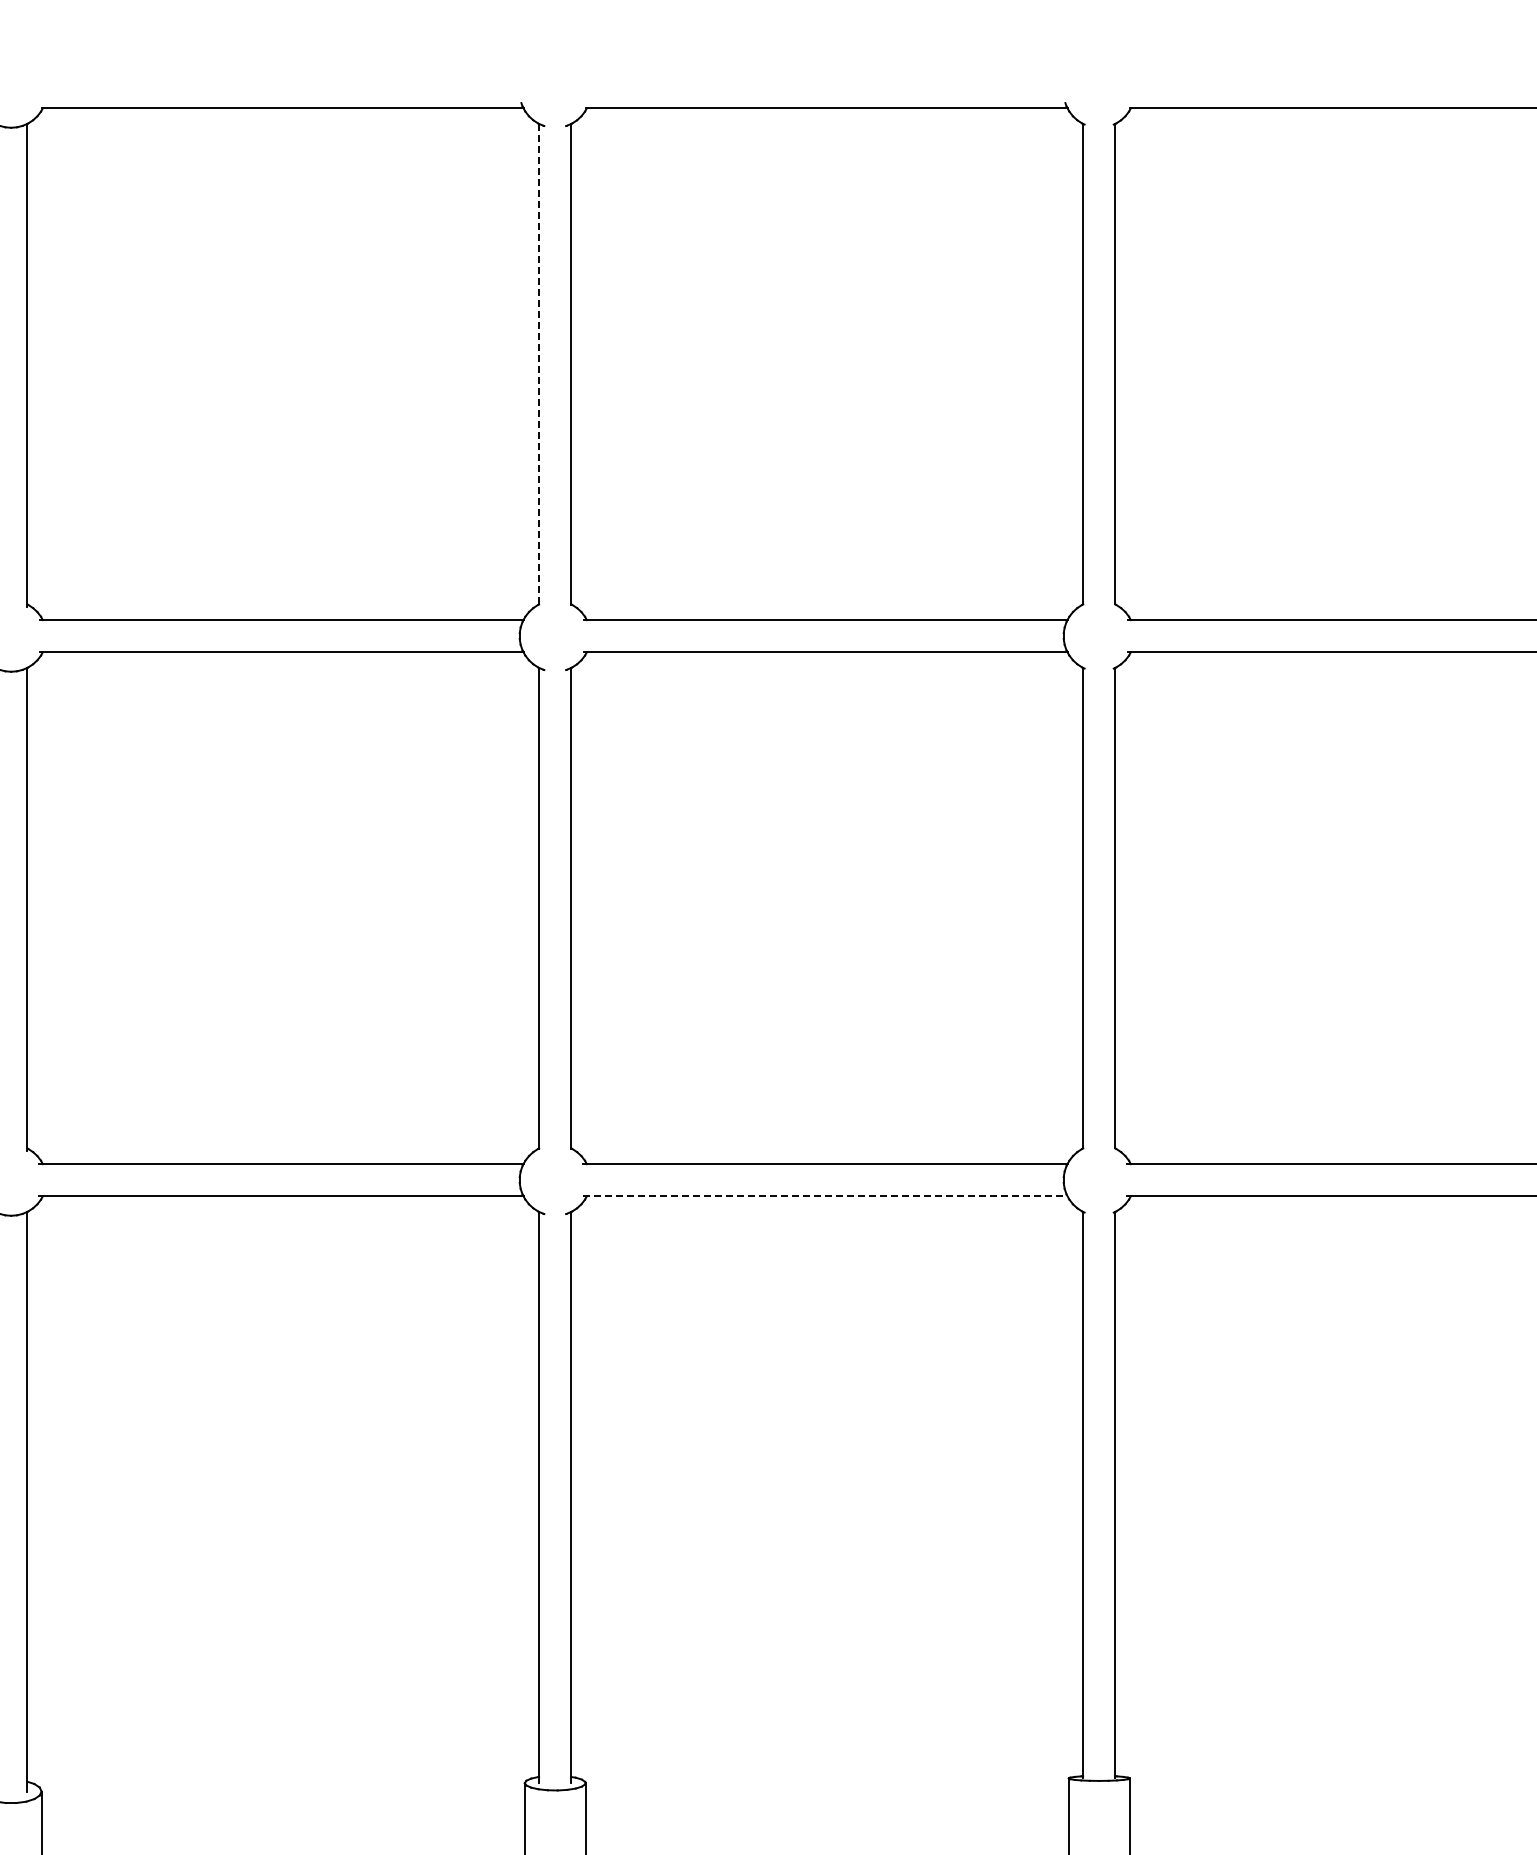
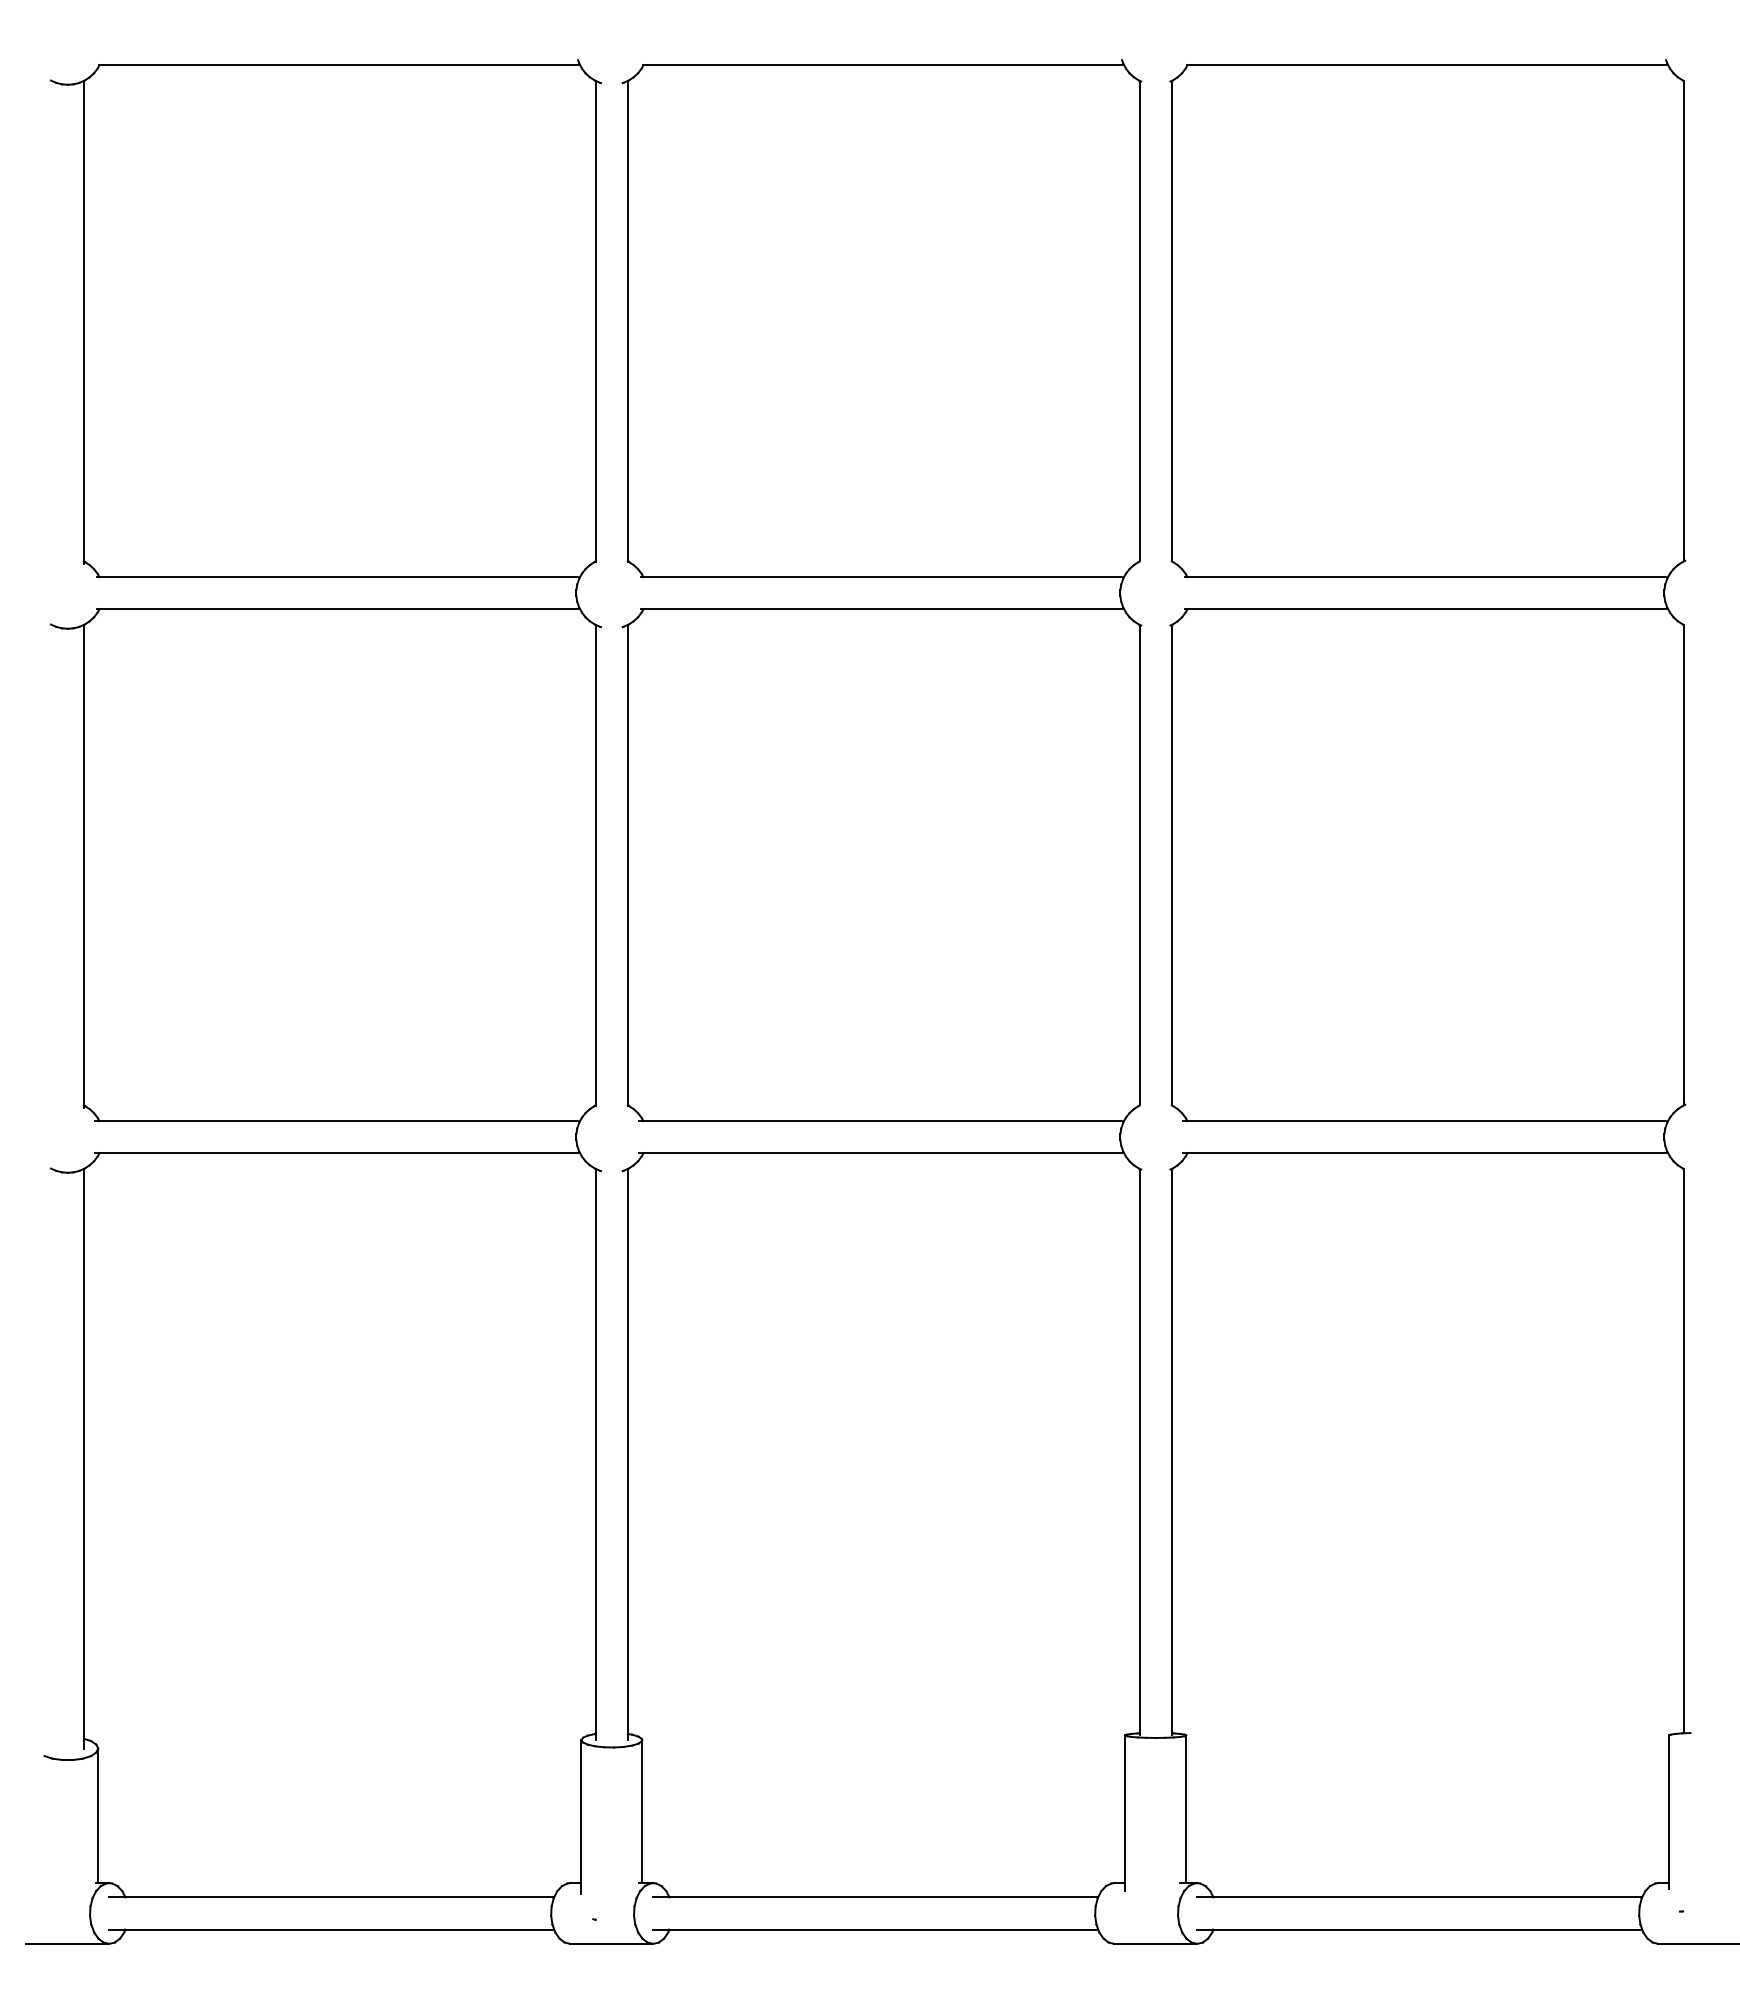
line: (538, 364) -> (595, 321), dashed -> solid
line: (825, 1196) -> (882, 1153), dashed -> solid

